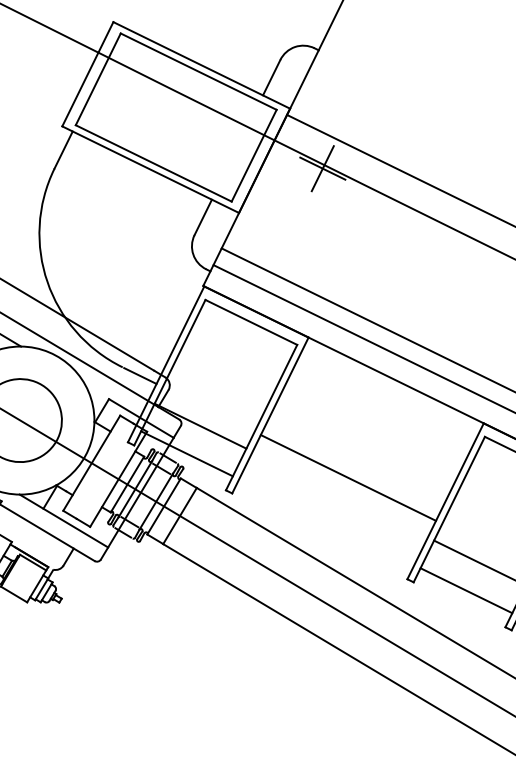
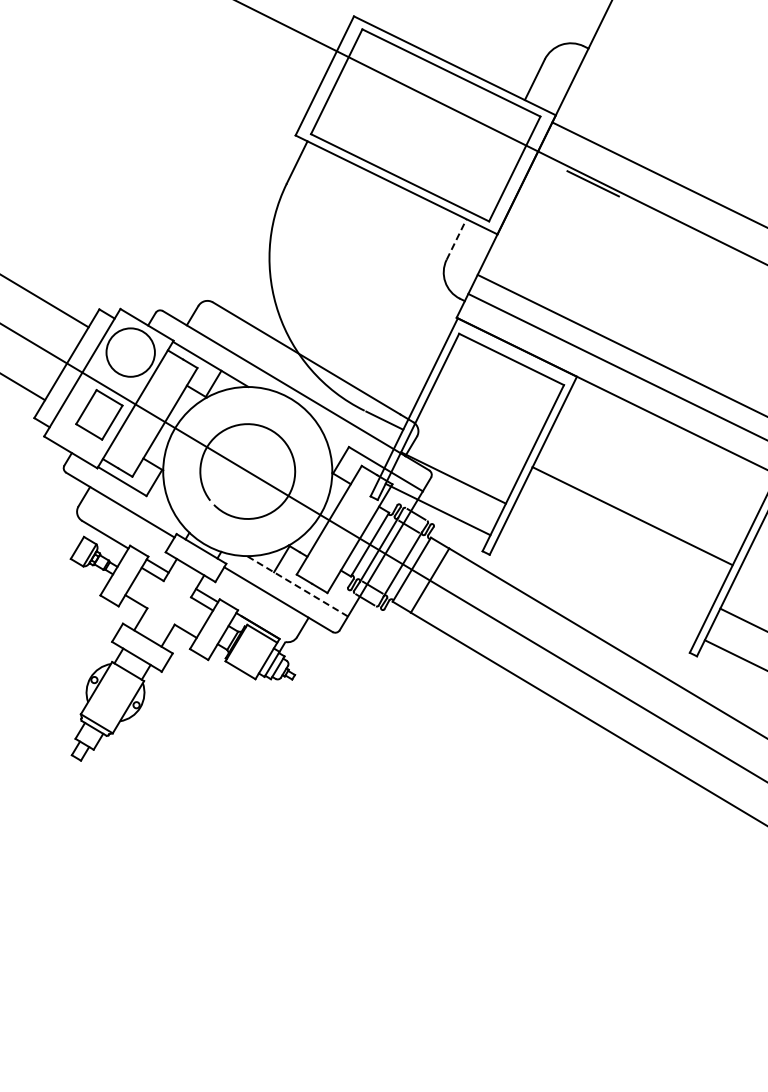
line: (322, 168) -> (592, 183), removed
line: (203, 217) -> (456, 239), solid -> dashed
line: (348, 478) -> (632, 516), moved
line: (63, 521) -> (297, 586), solid -> dashed

